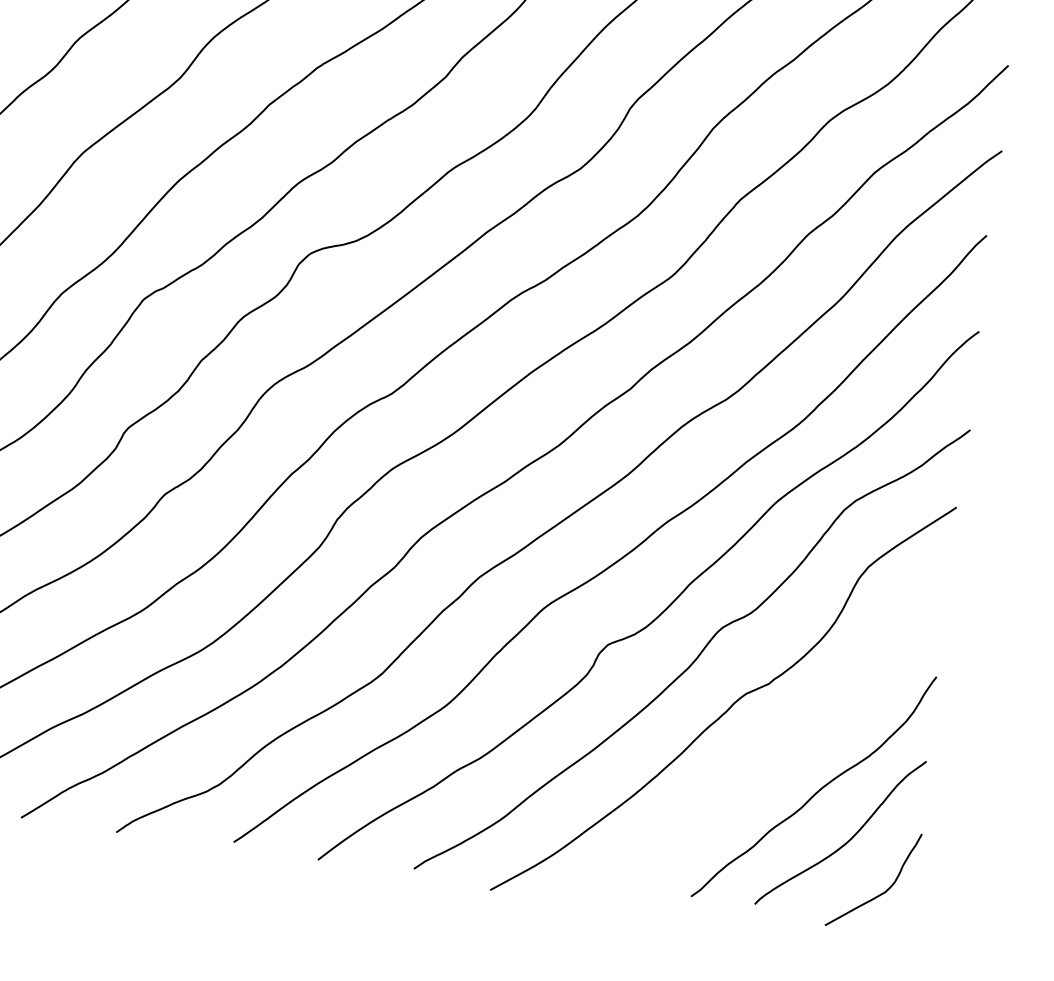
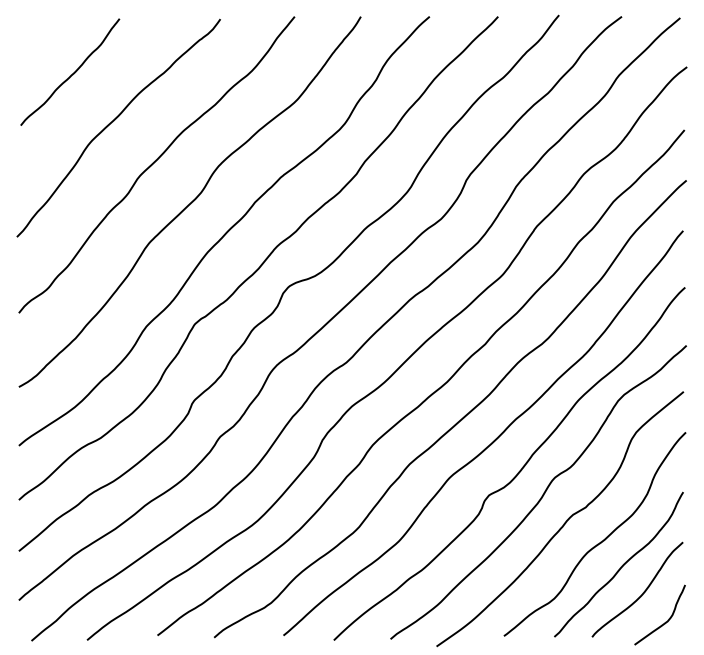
curve: (787, 744) -> (600, 541), added

